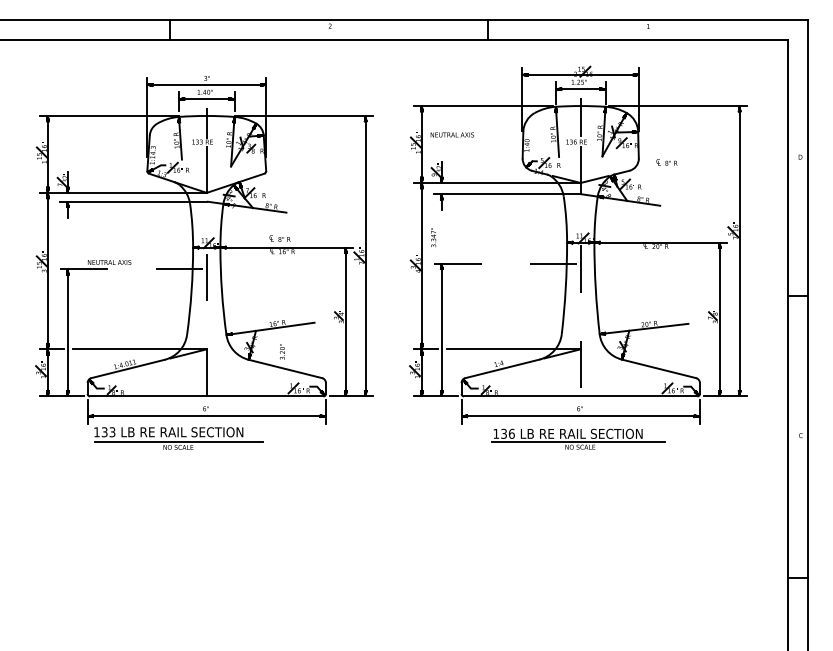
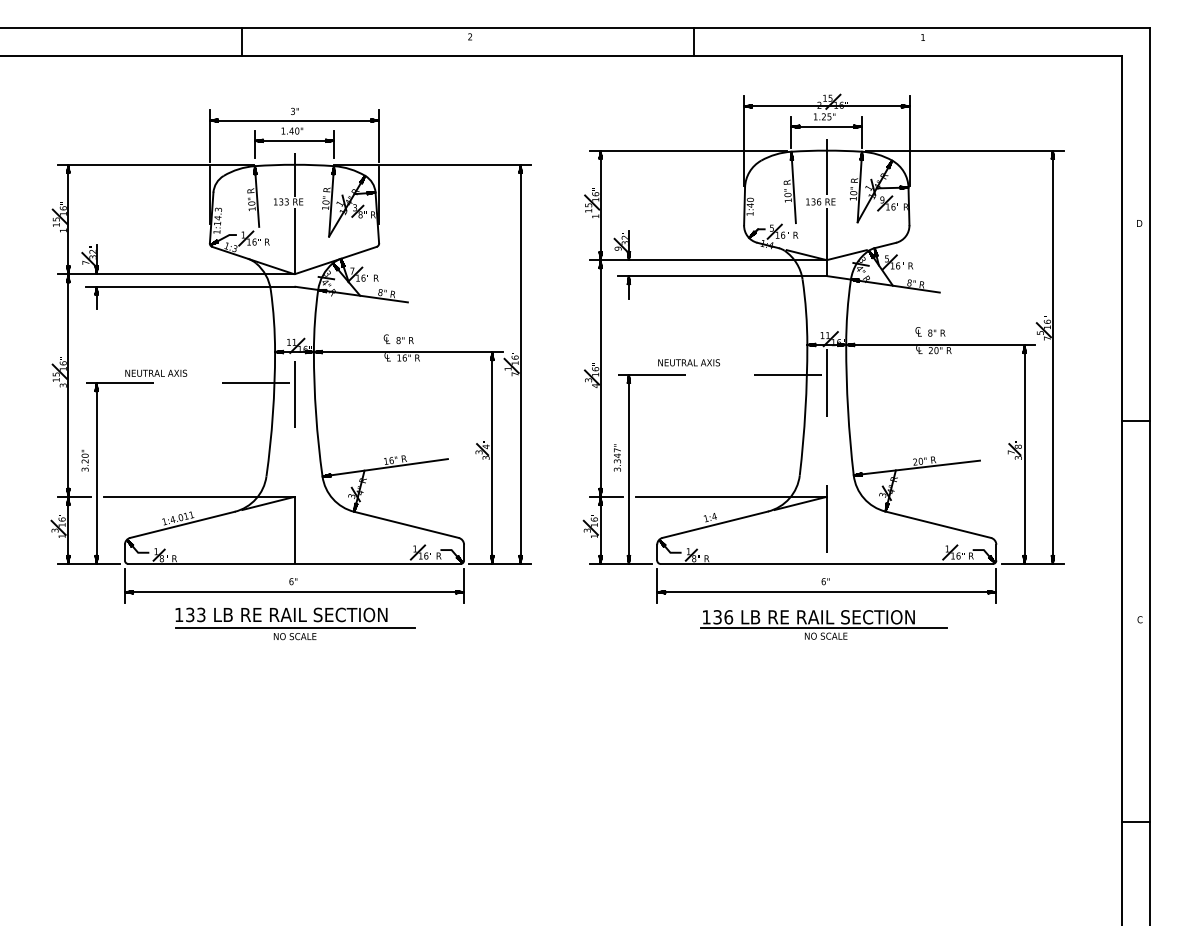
text: (451, 134) -> (688, 362), moved
text: (666, 162) -> (930, 331), moved
text: (433, 237) -> (616, 457), moved
text: (281, 351) -> (84, 460), moved
part: (178, 438) -> (295, 623), moved

